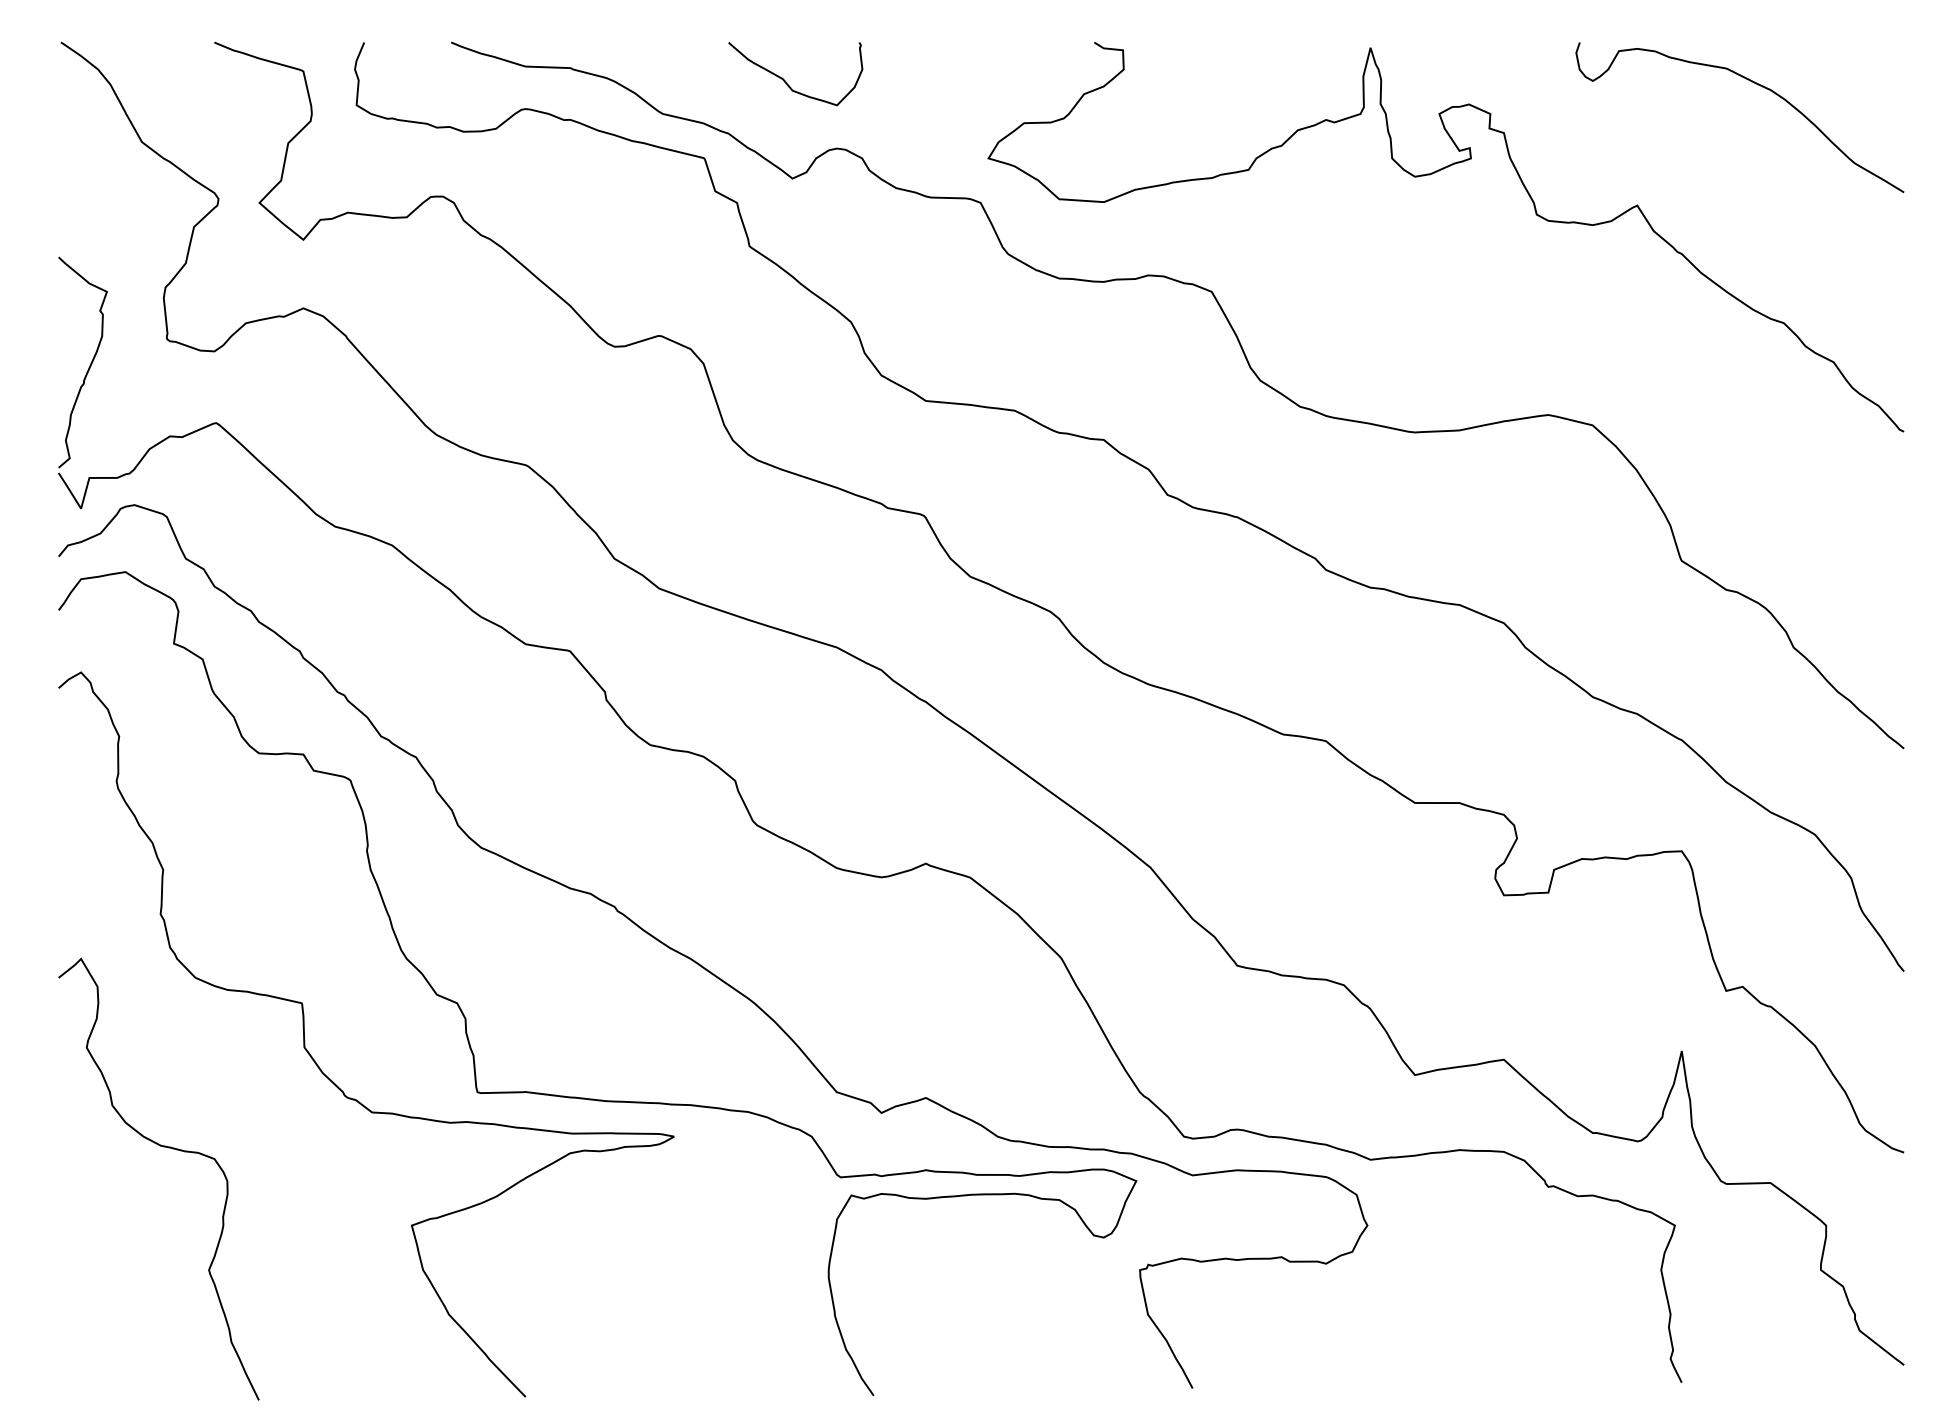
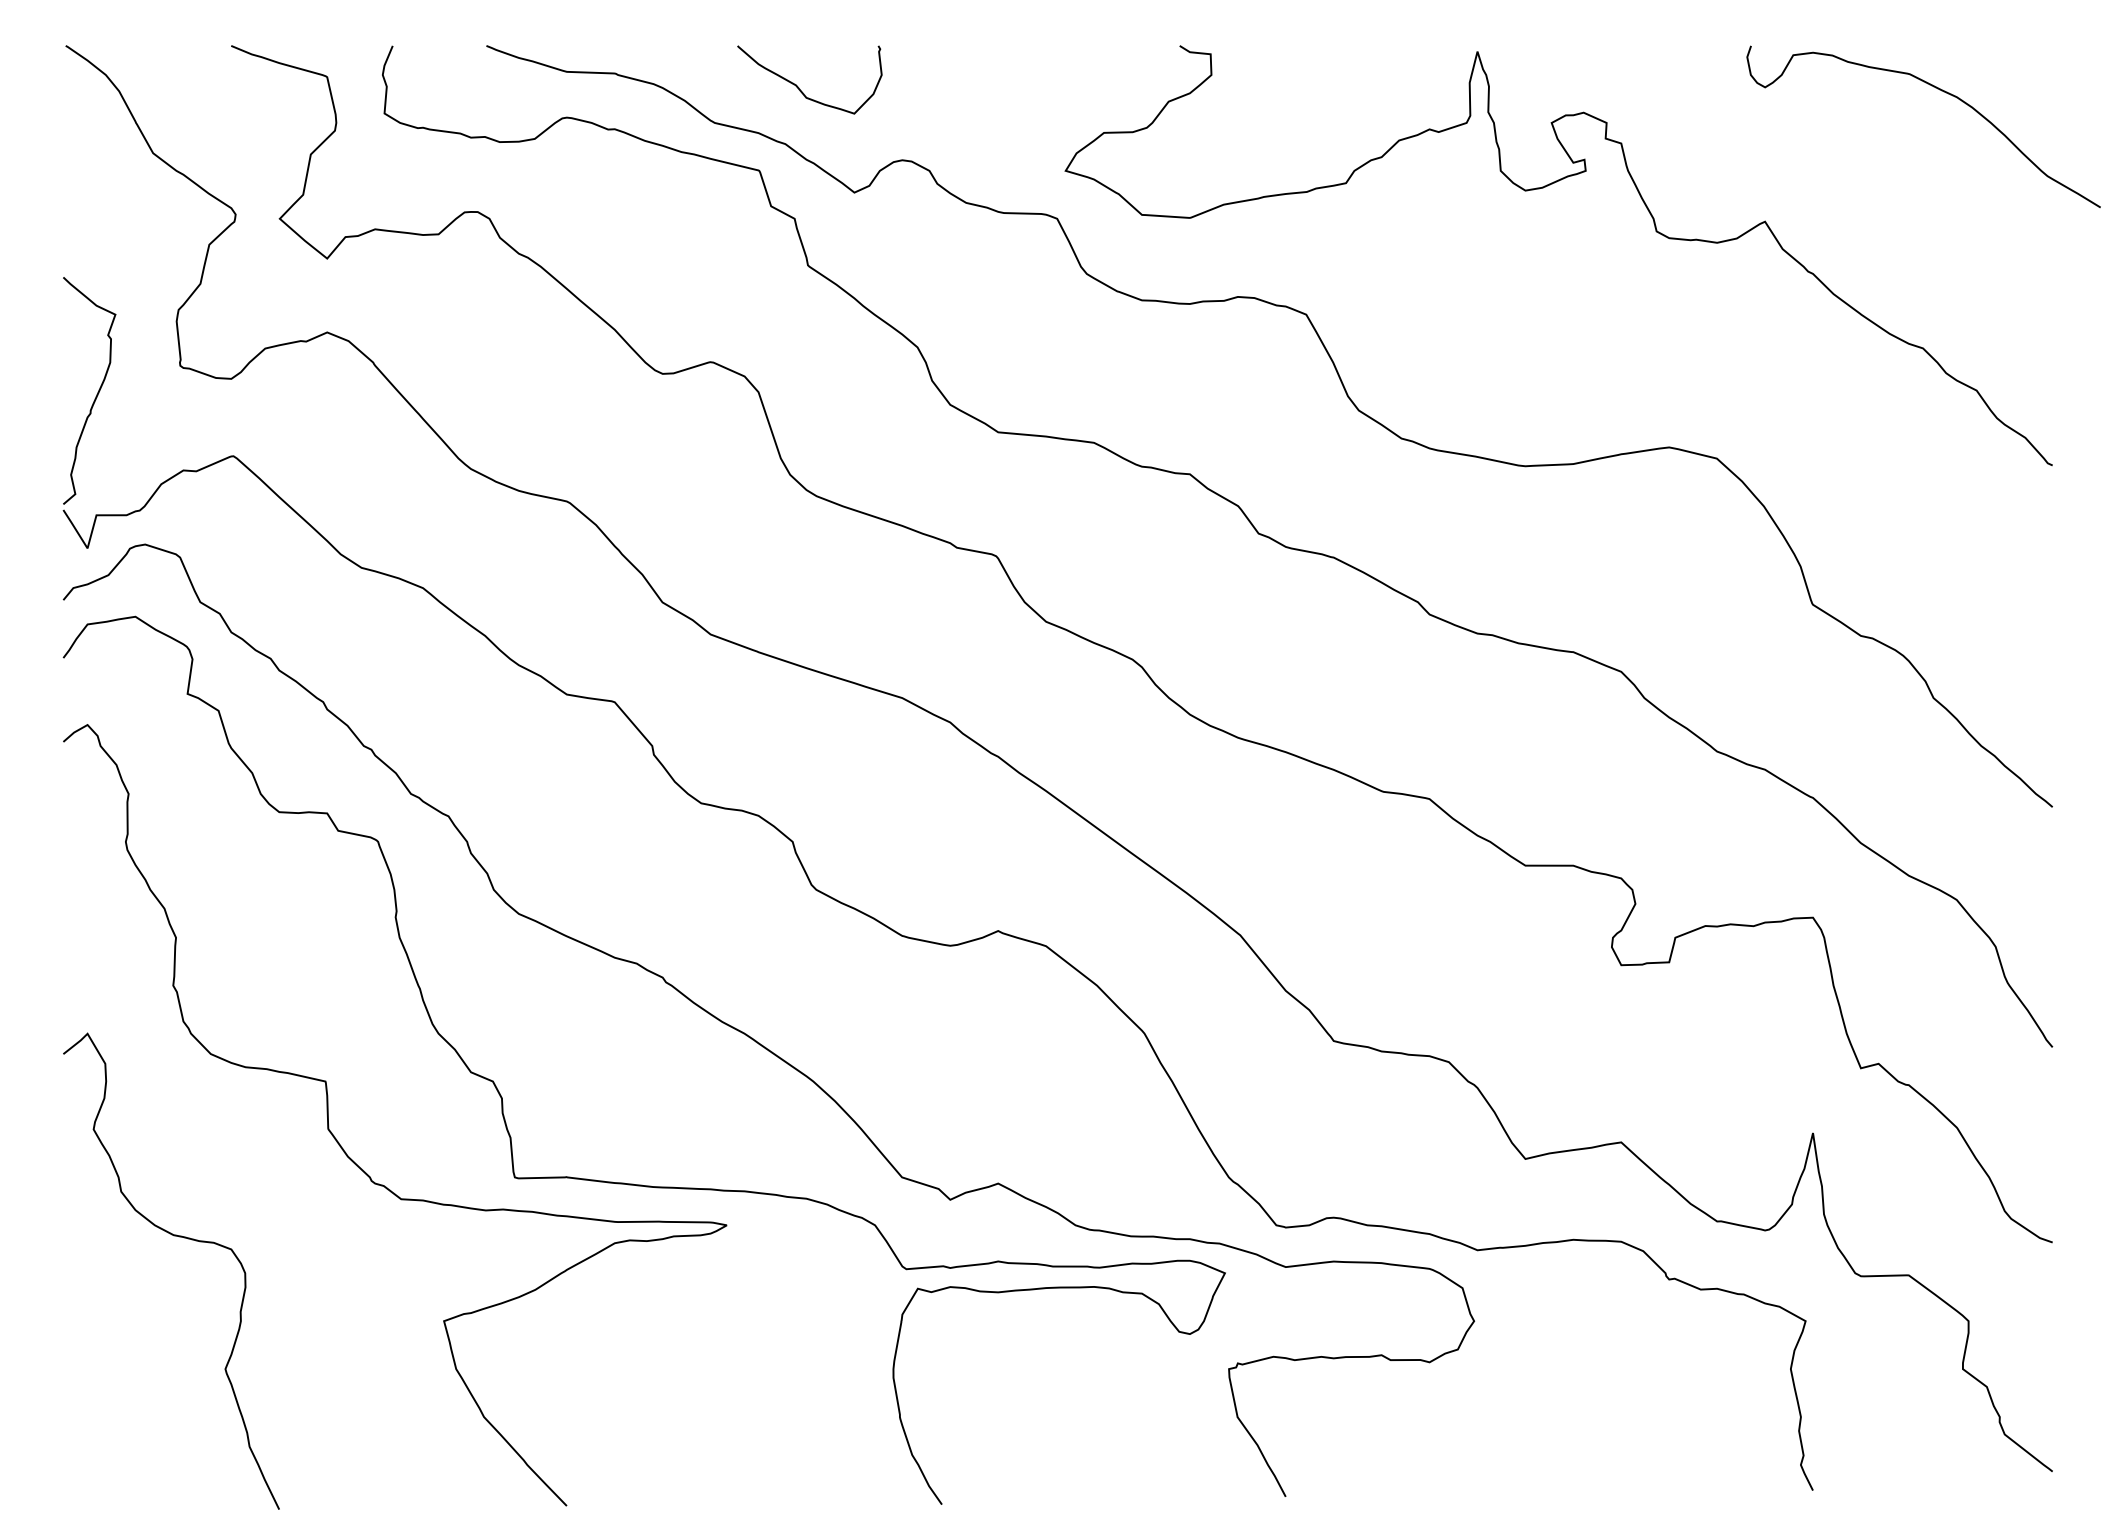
curve: (786, 81) -> (799, 87), moved
curve: (1756, 84) -> (1941, 91), moved

